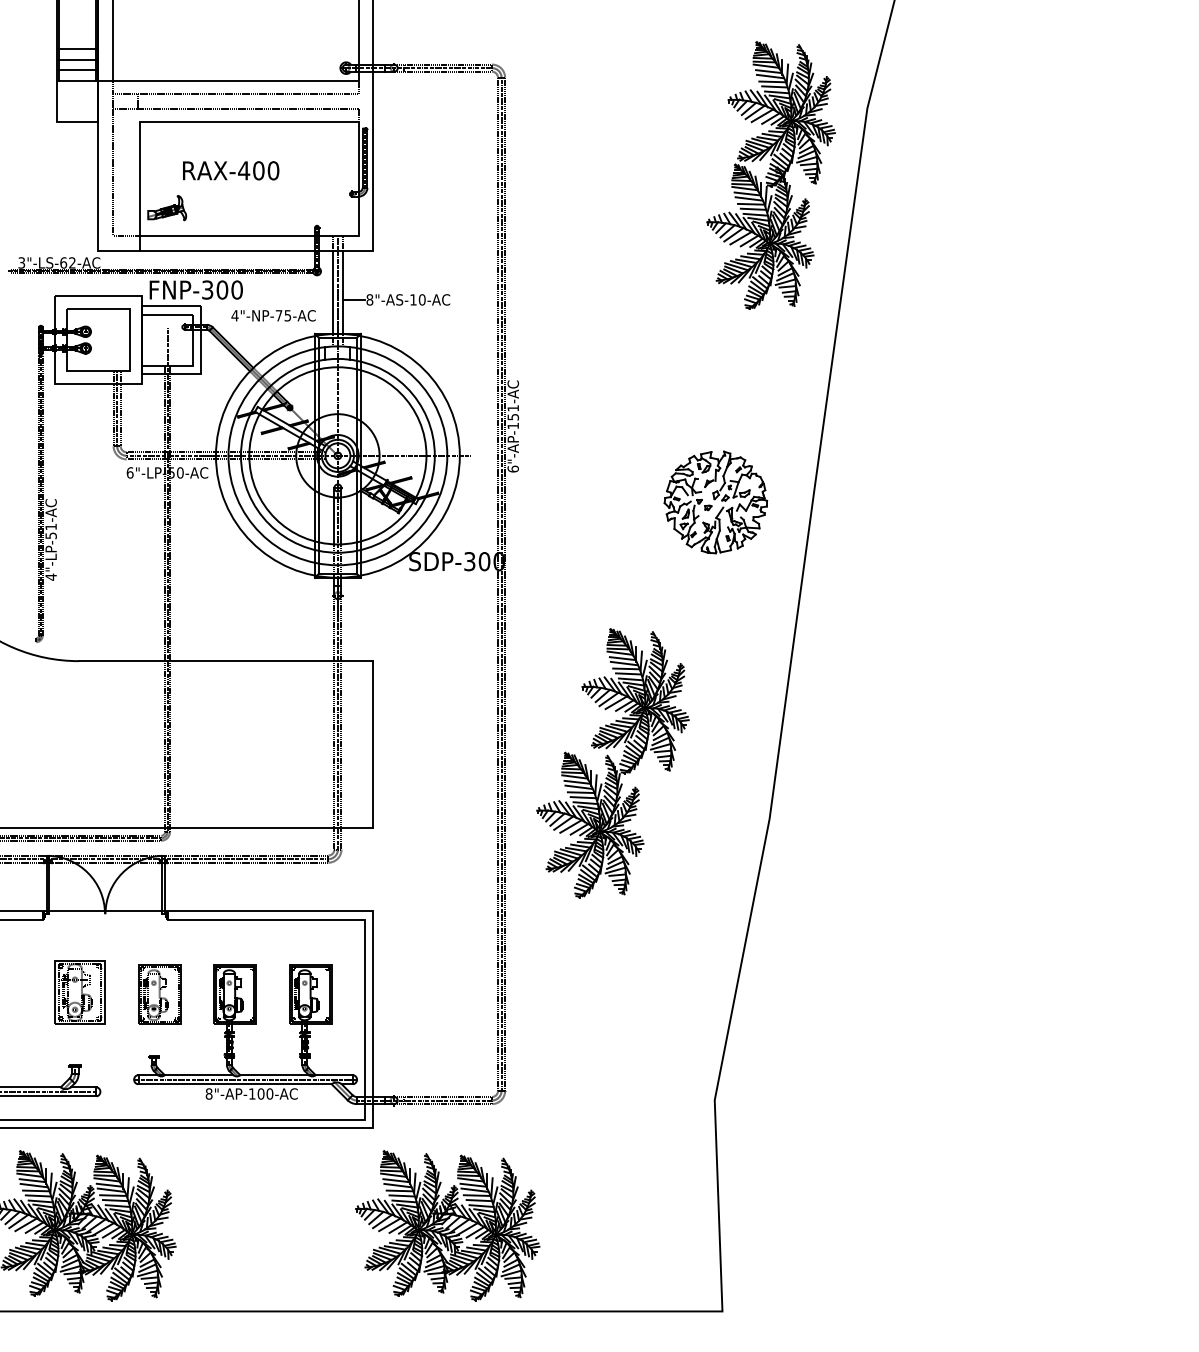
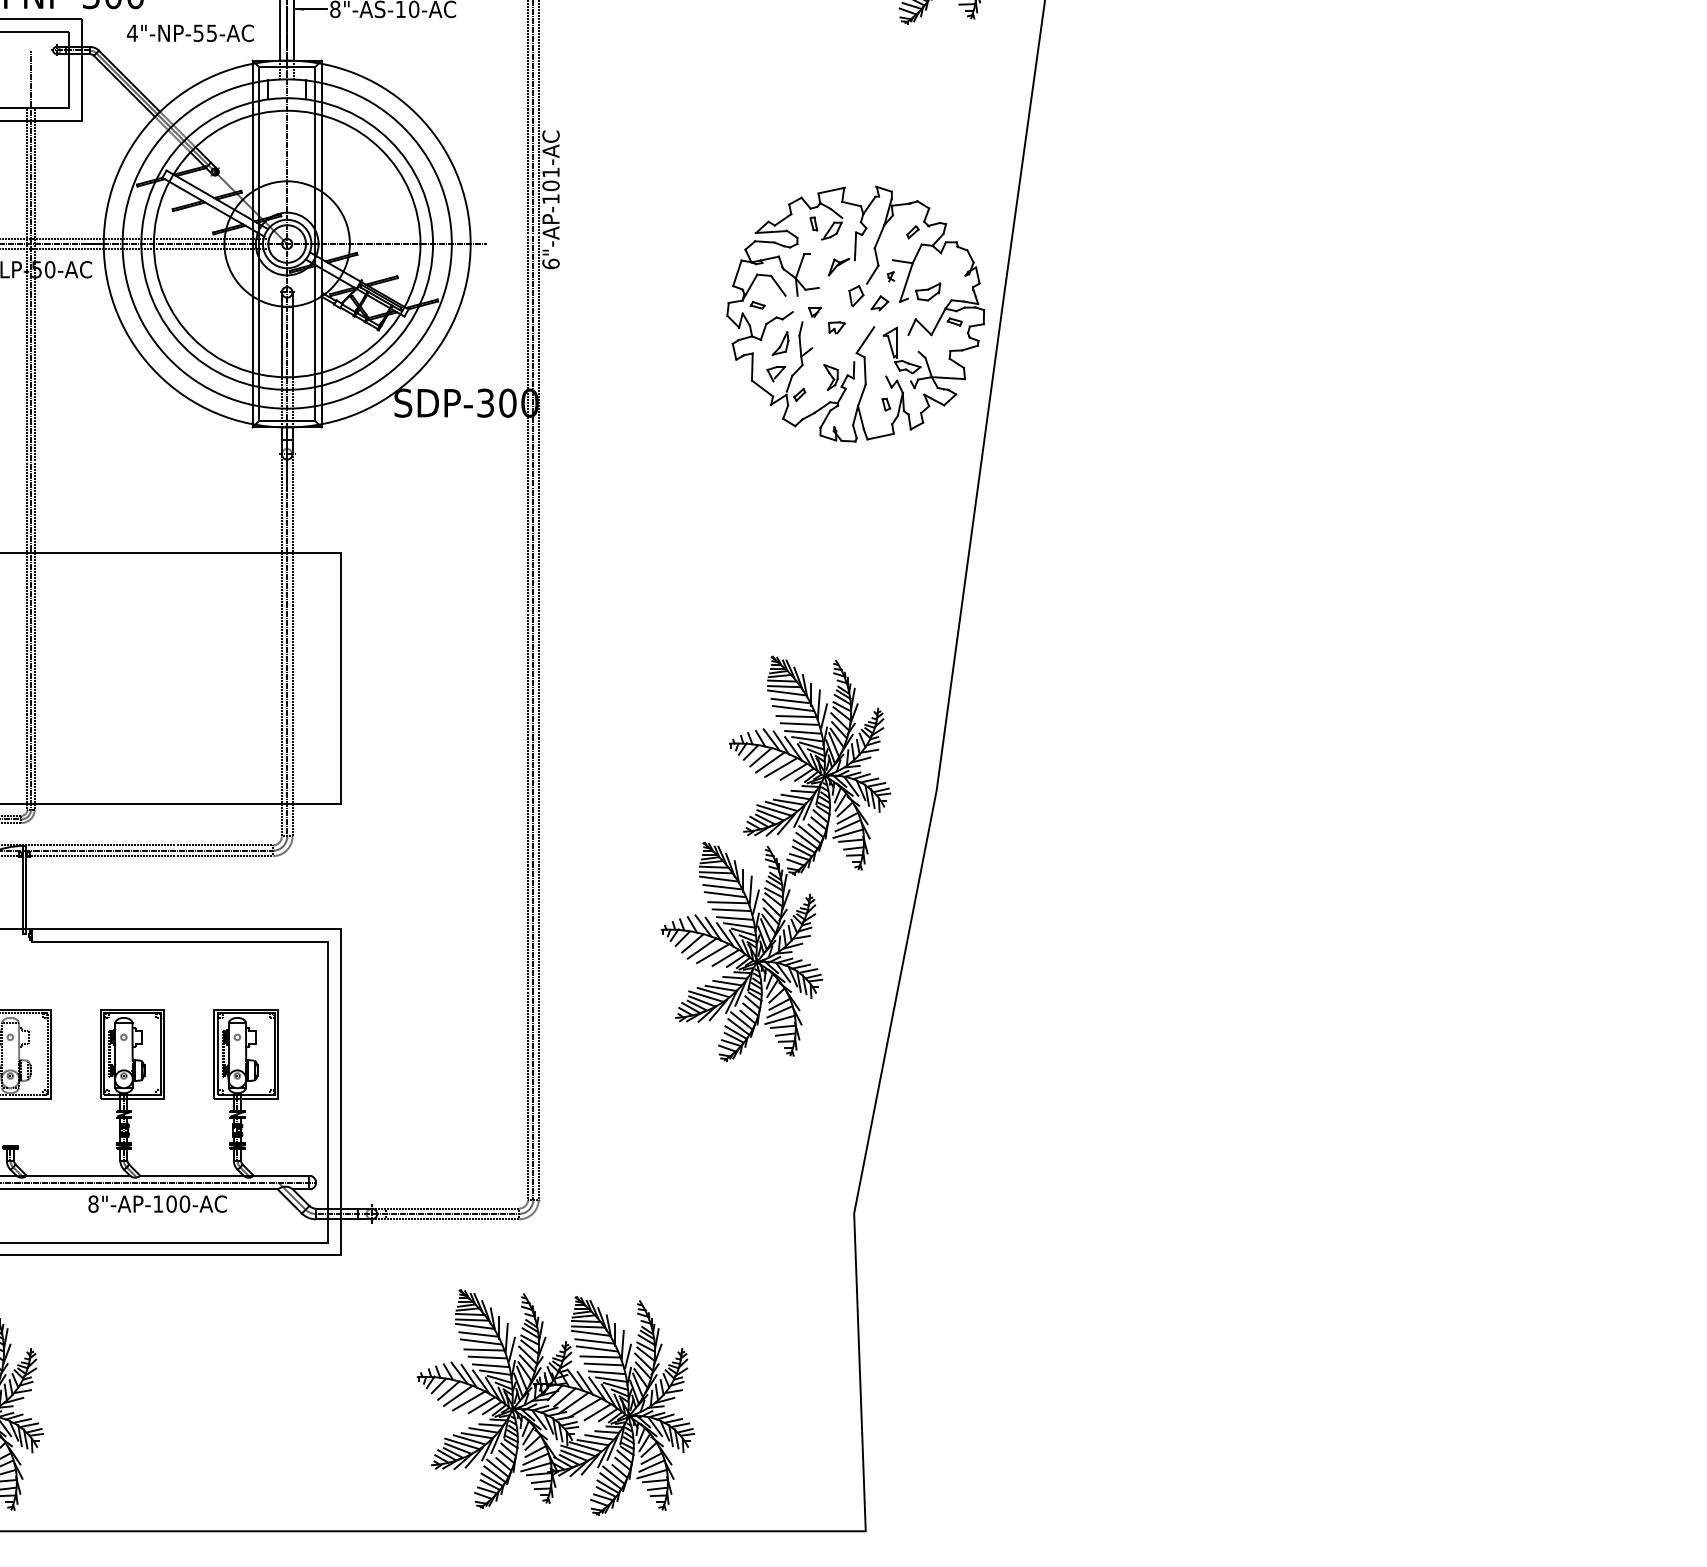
text: (278, 315) -> (197, 32), 4"-NP-75-AC -> 4"-NP-55-AC
text: (512, 416) -> (549, 184), 6"-AP-151-AC -> 6"-AP-101-AC
part: (715, 502) -> (855, 314), size x1.67
part: (612, 763) -> (775, 858), moved
part: (447, 1225) -> (555, 1401), moved

